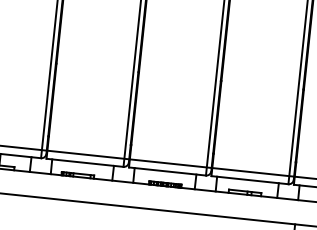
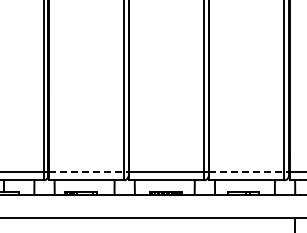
line: (87, 155) -> (88, 172), solid -> dashed
line: (253, 172) -> (249, 172), solid -> dashed

